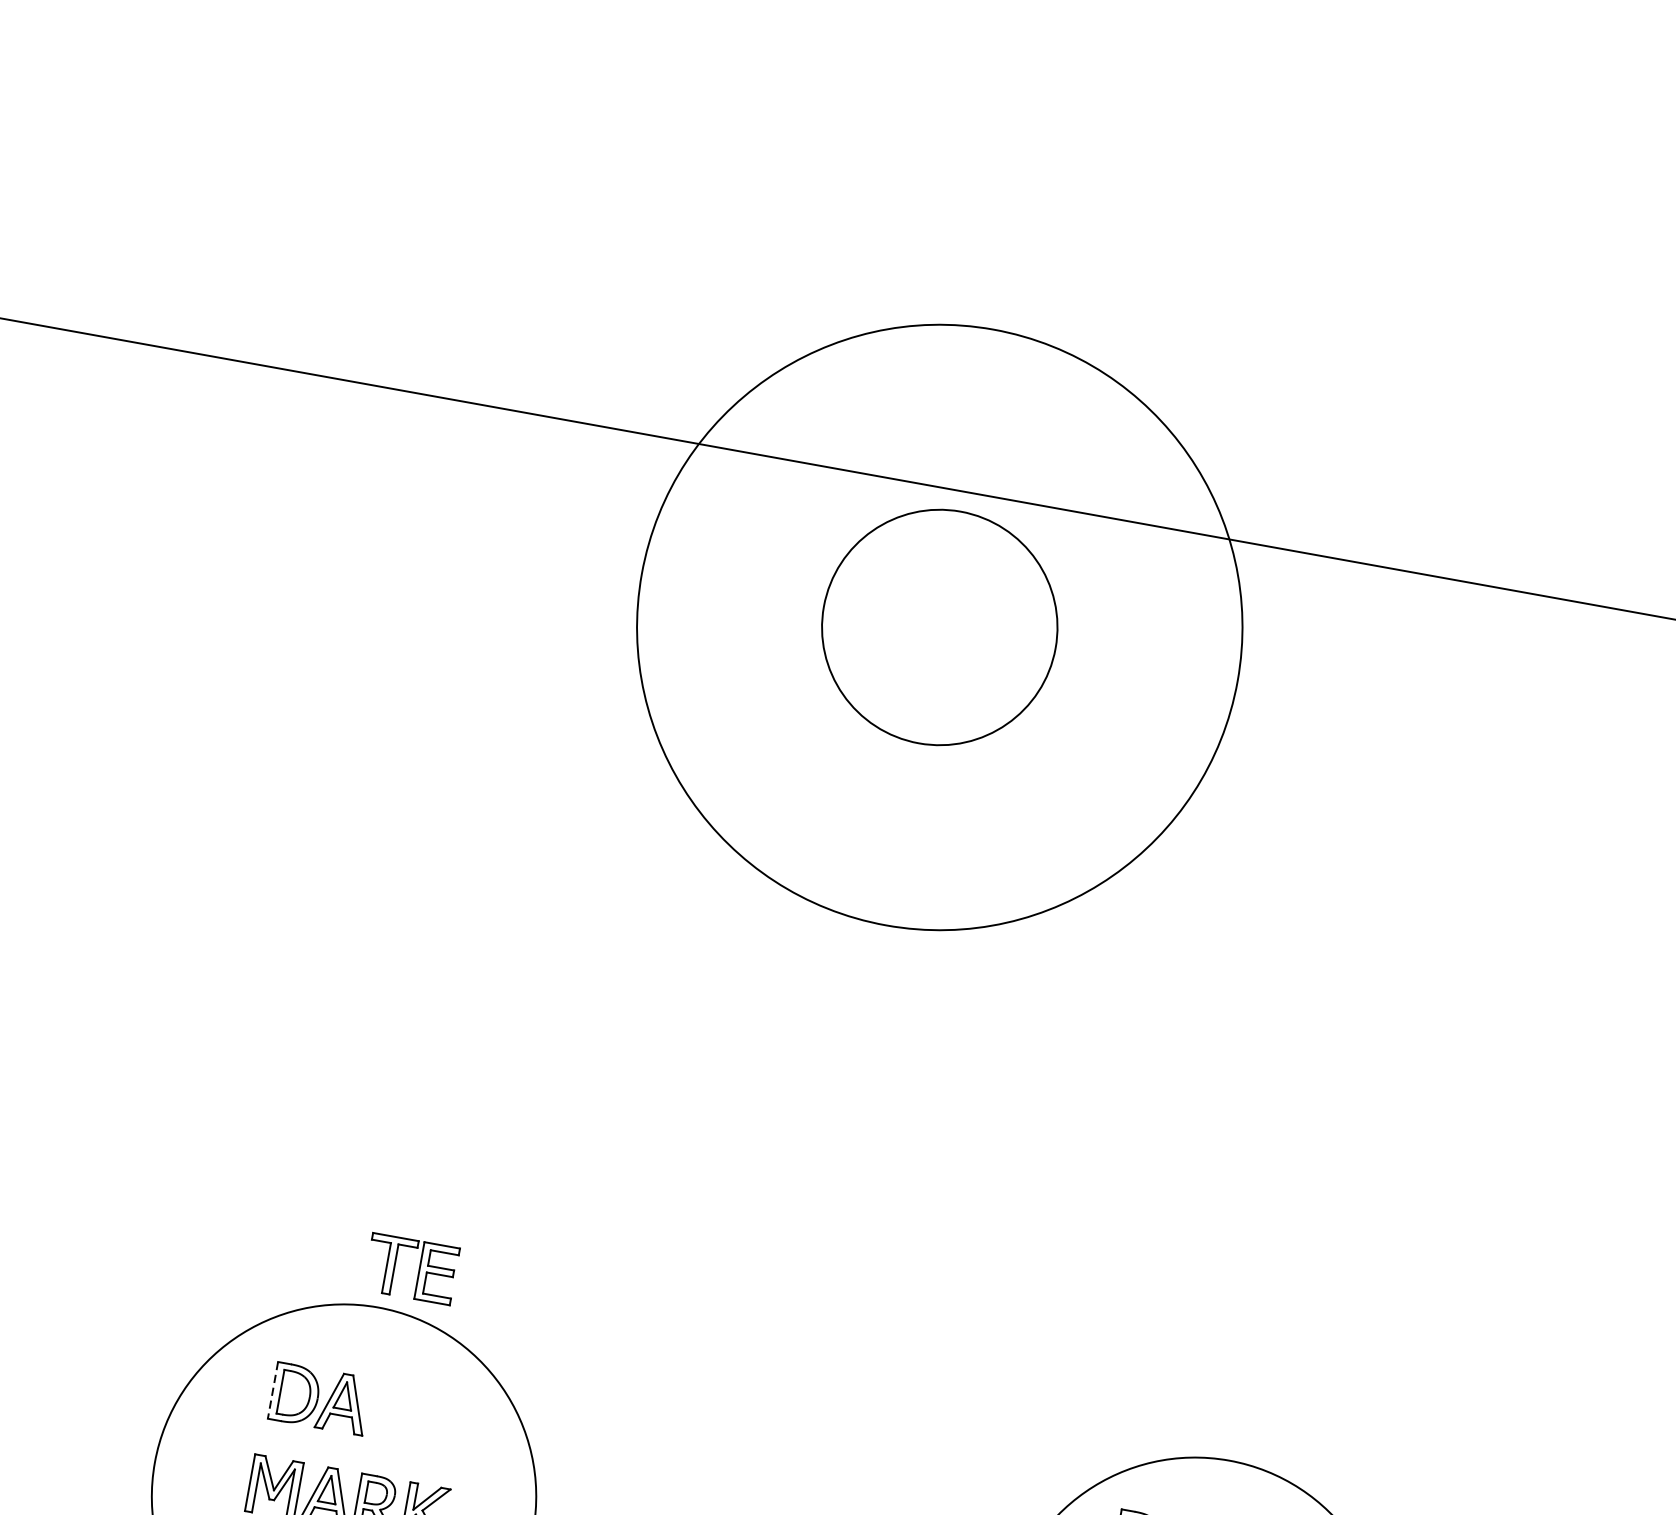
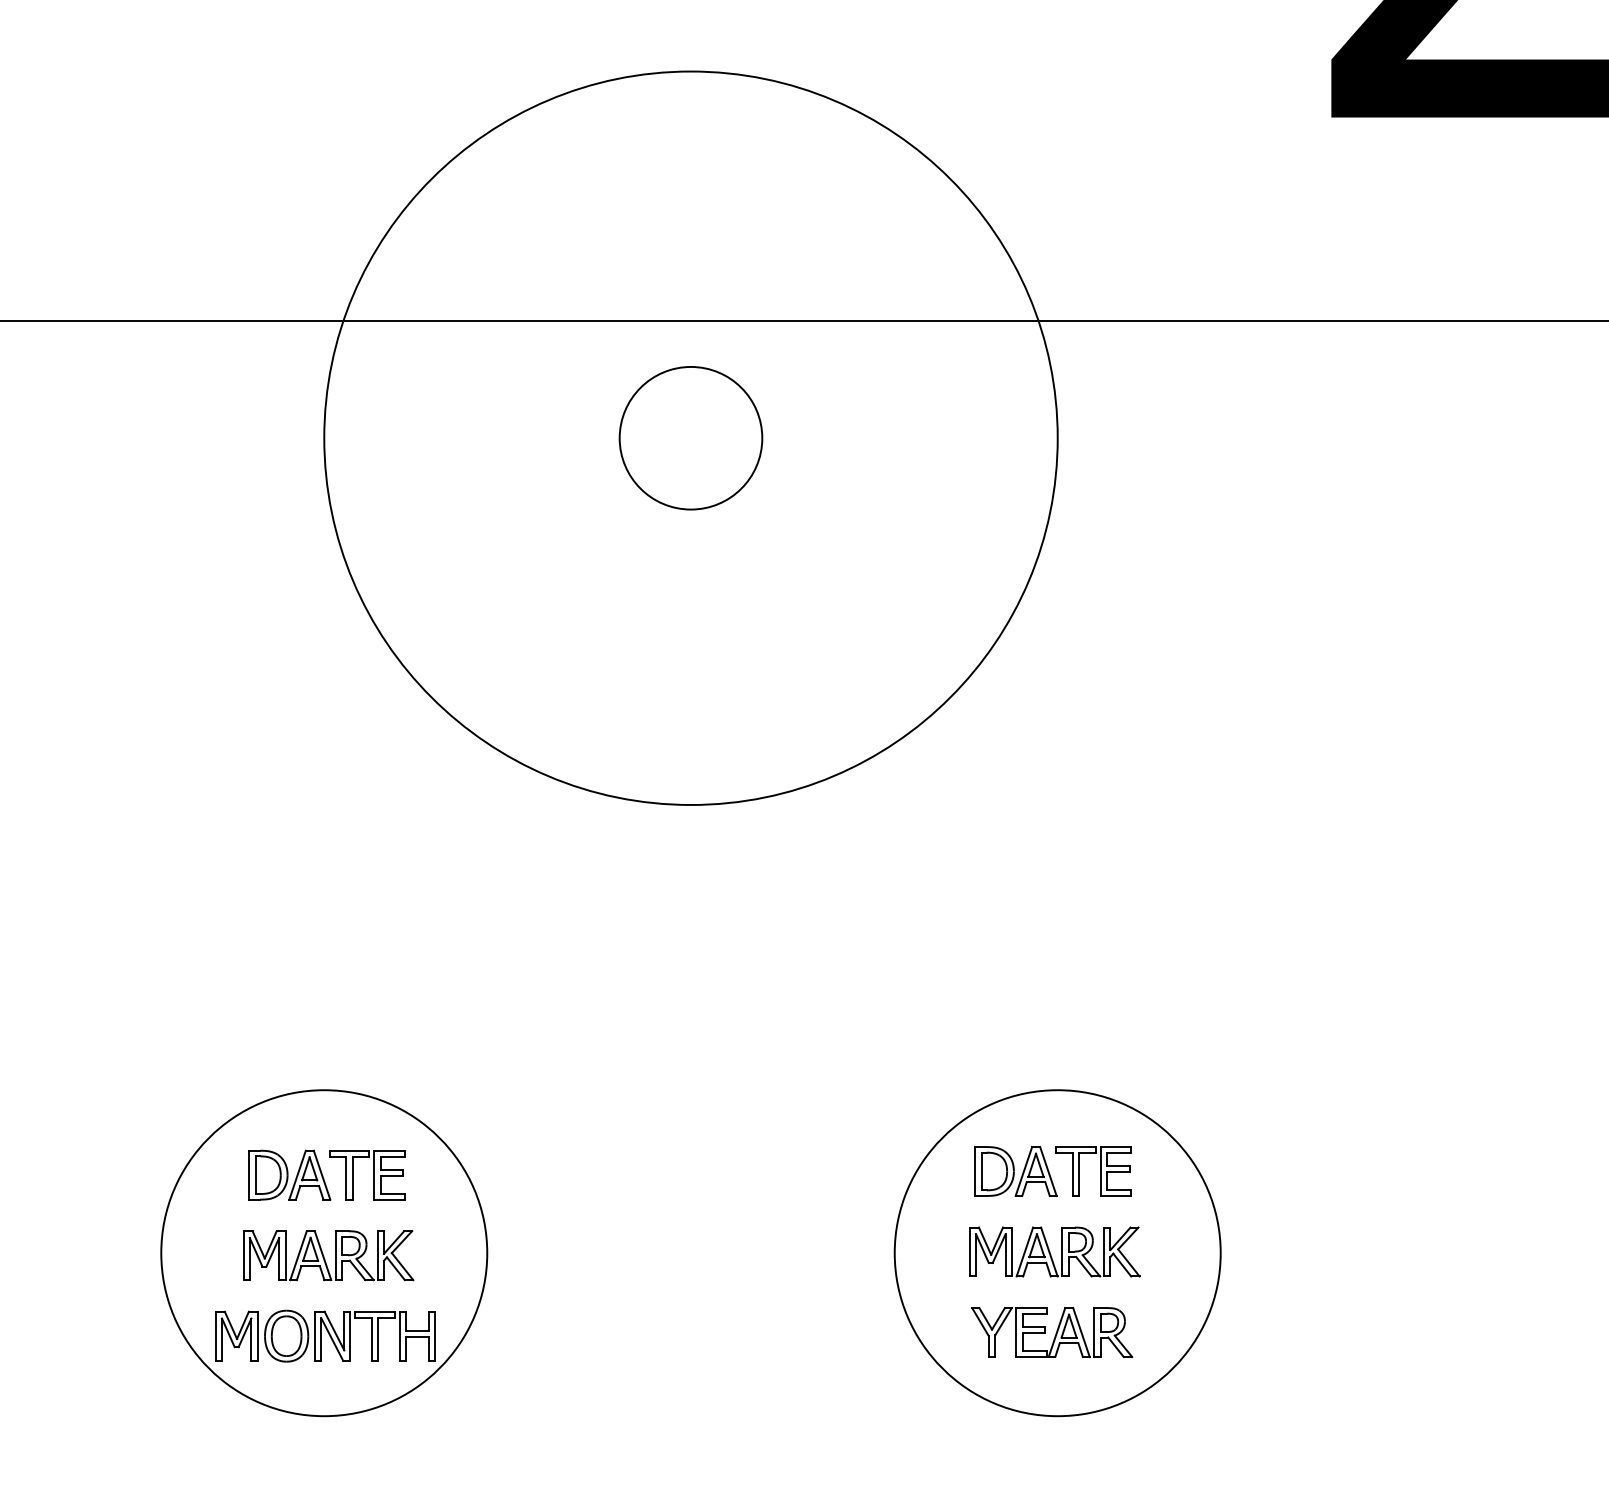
circle: (939, 626) -> (690, 437), size x0.71
circle: (939, 626) -> (690, 437), size x1.43
part: (411, 1269) -> (367, 1175), moved
line: (273, 1390) -> (249, 1175), dashed -> solid

